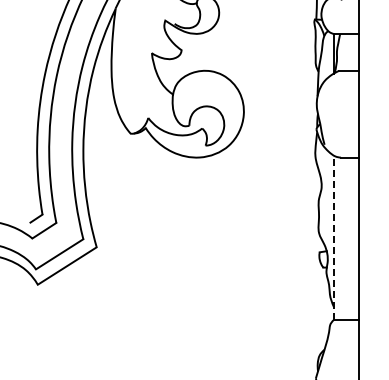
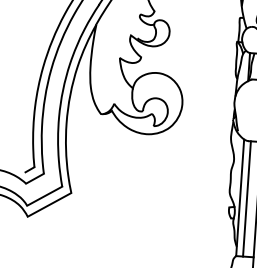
line: (333, 237) -> (239, 197), dashed -> solid
line: (343, 238) -> (246, 198), added

